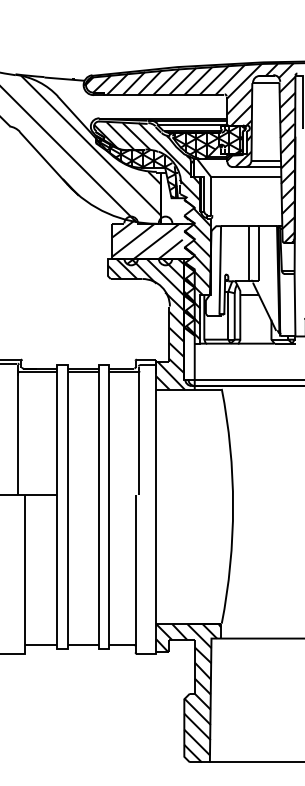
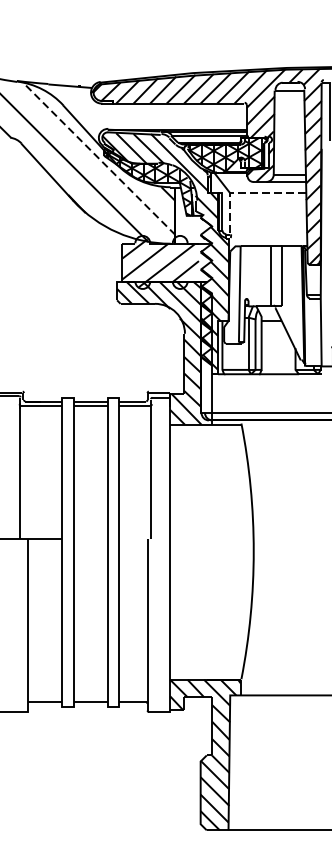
line: (91, 145) -> (99, 158), solid -> dashed
line: (226, 177) -> (246, 193), solid -> dashed

